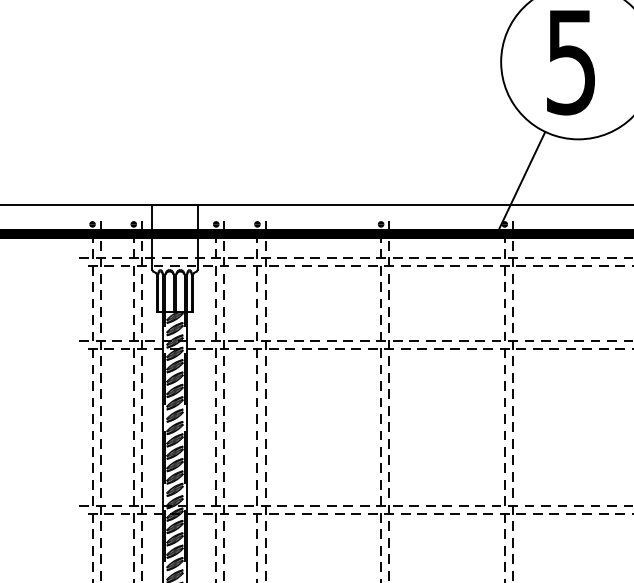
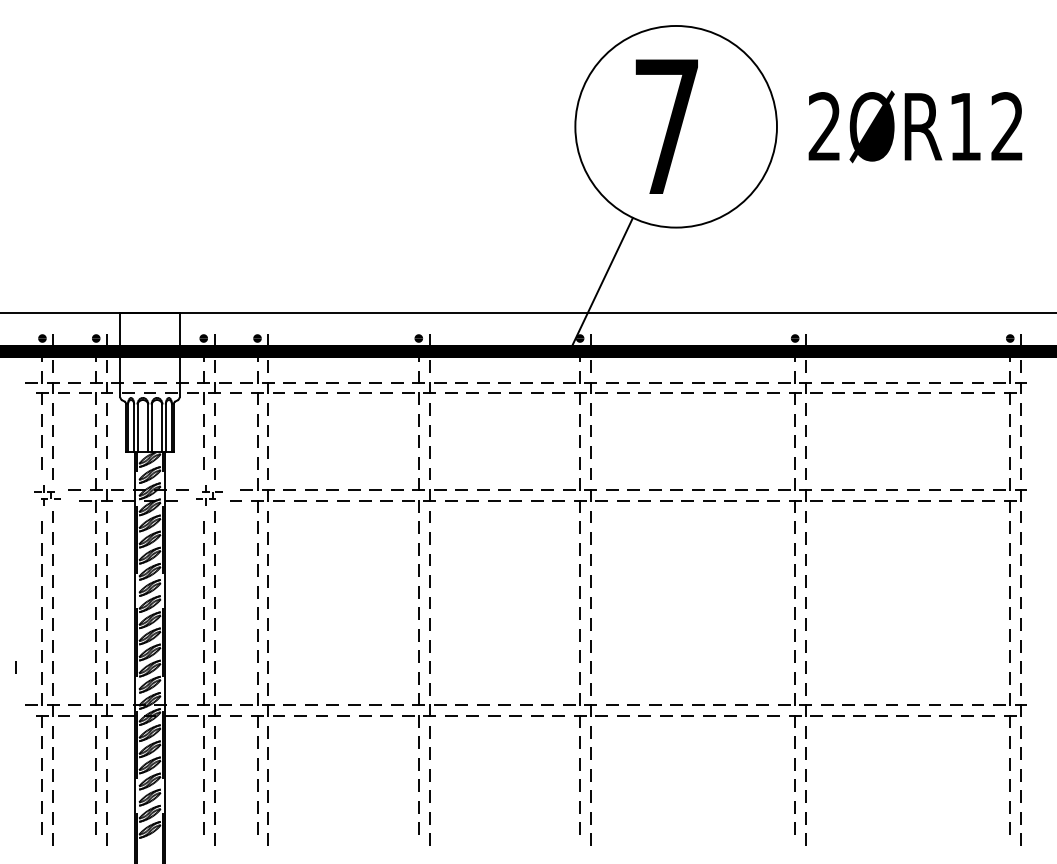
text: (571, 62) -> (666, 127), 5 -> 7
part: (96, 344) -> (47, 495), size x0.6
part: (220, 344) -> (209, 495), size x0.6
line: (71, 476) -> (15, 667), added

